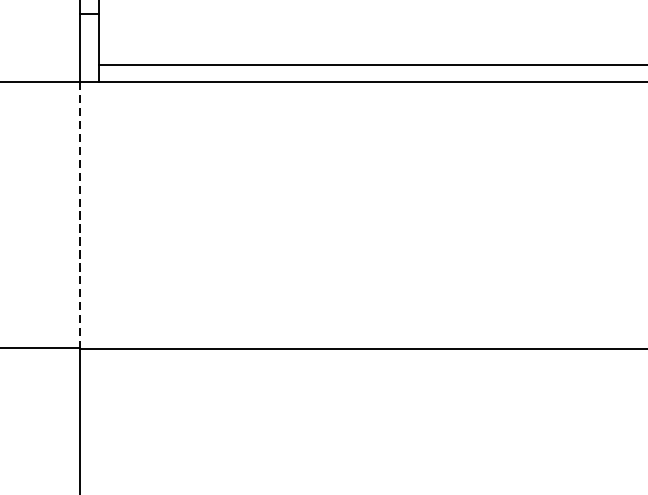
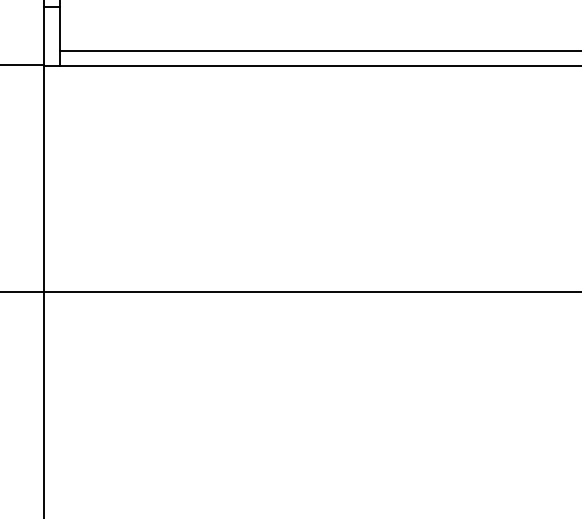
line: (79, 215) -> (43, 178), dashed -> solid

